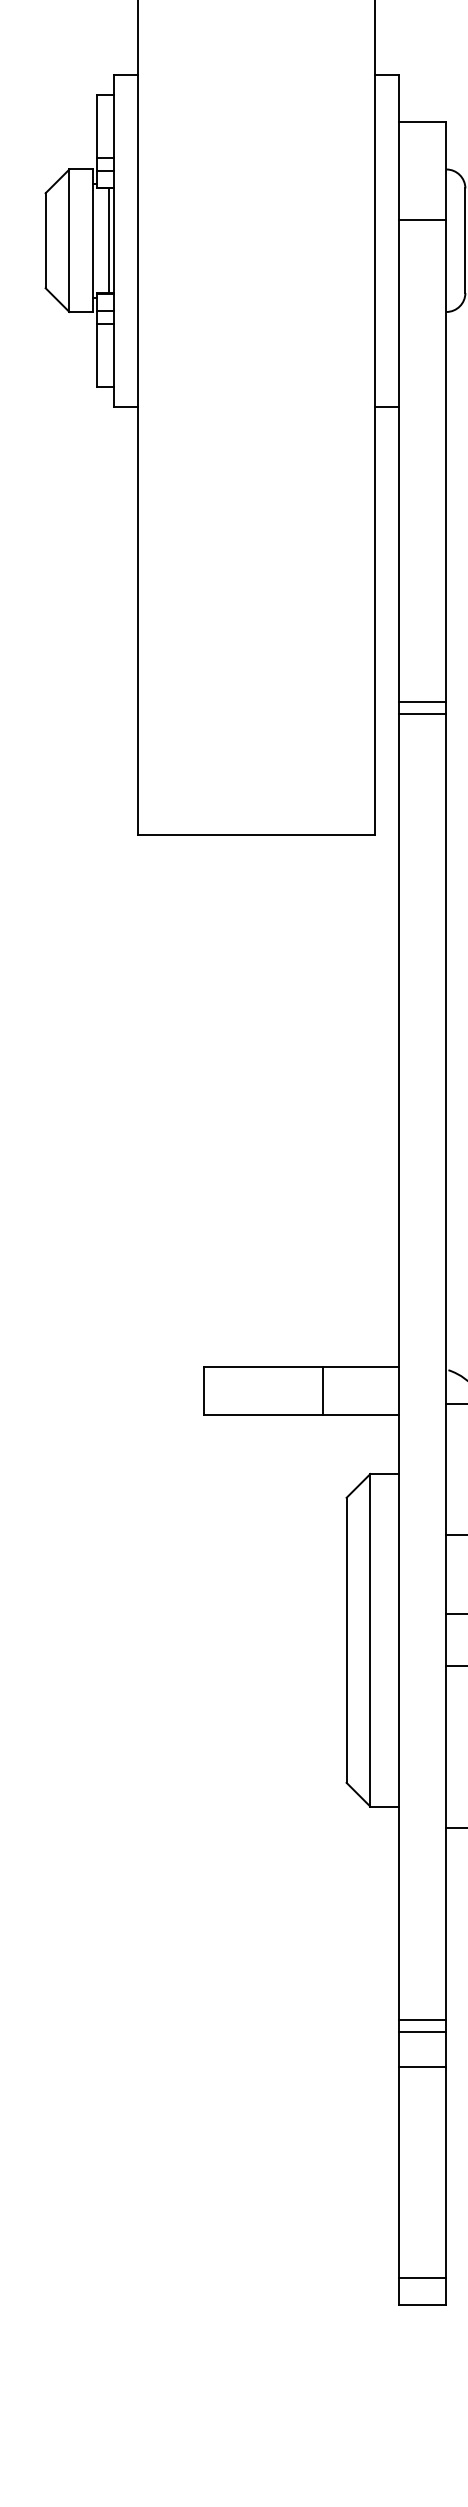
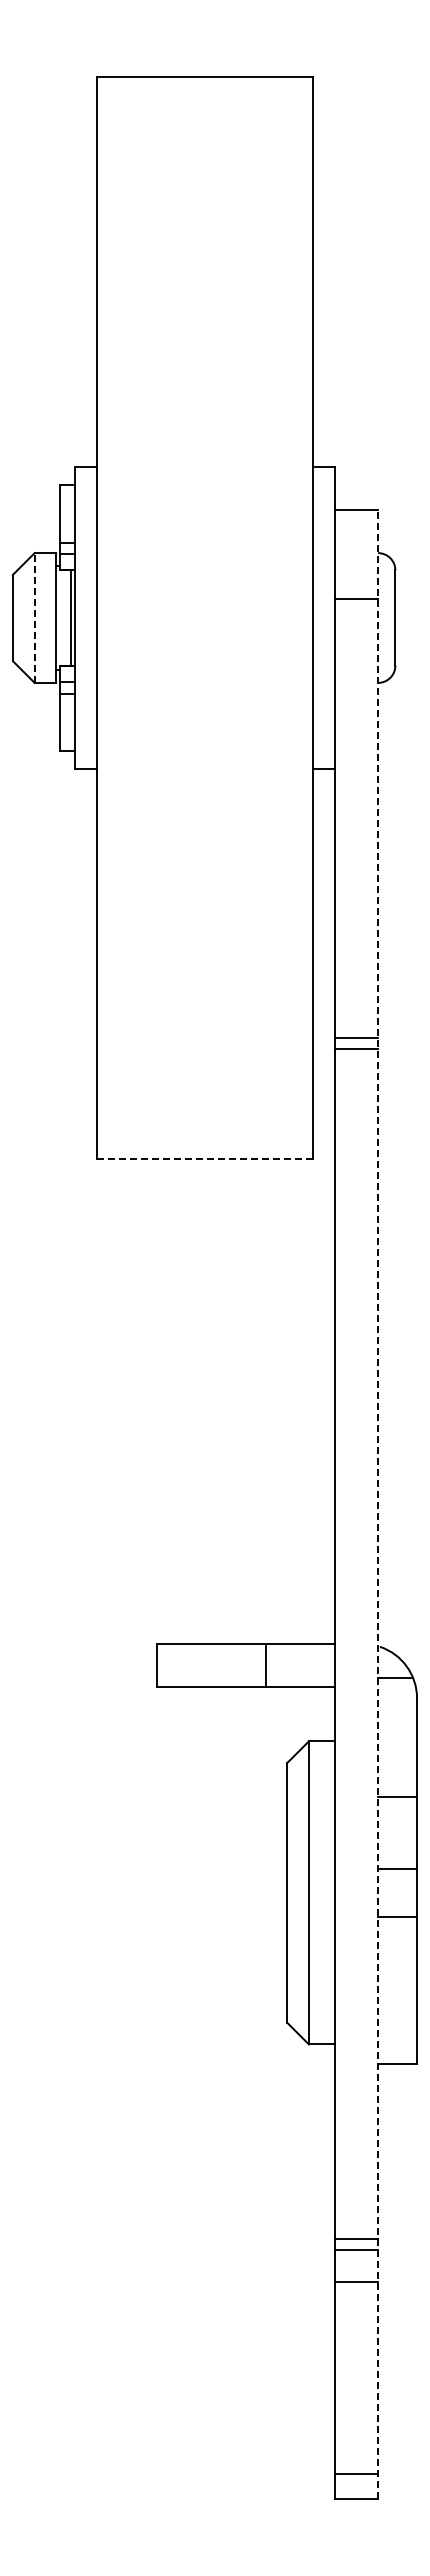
line: (69, 241) -> (34, 618), solid -> dashed
line: (255, 834) -> (204, 1158), solid -> dashed
line: (446, 1212) -> (378, 1503), solid -> dashed

